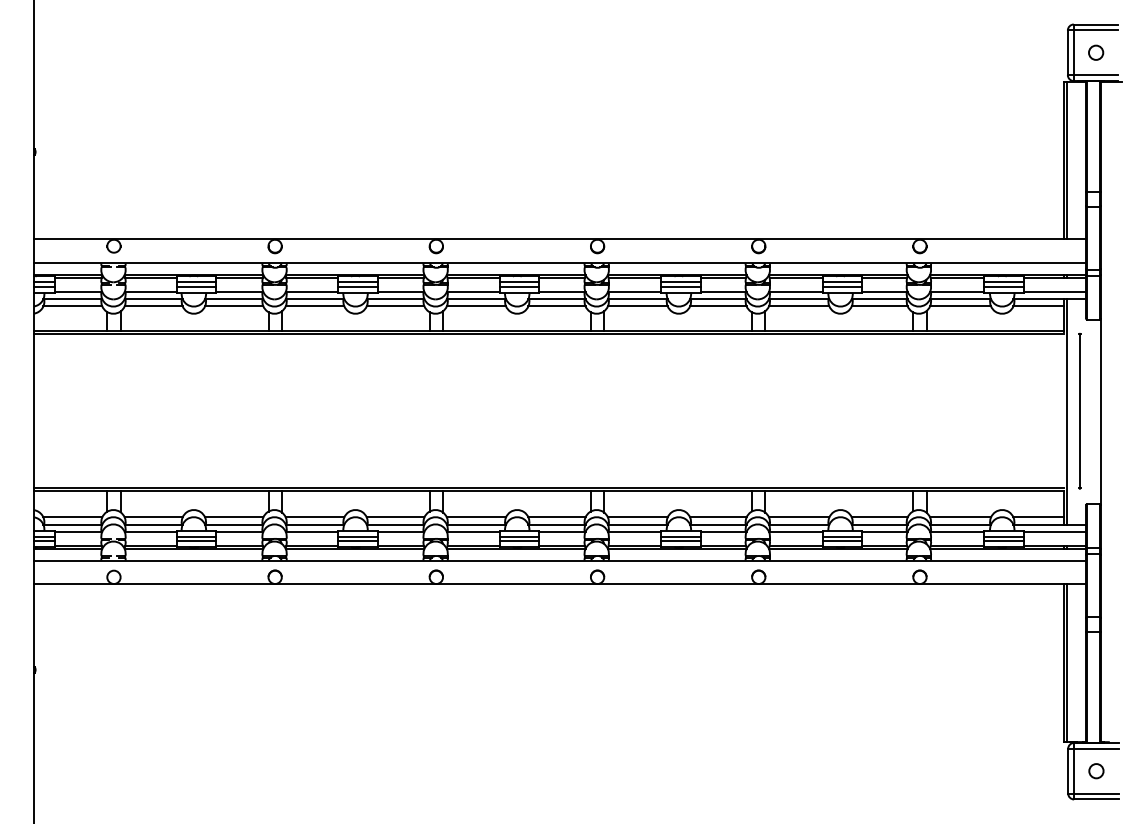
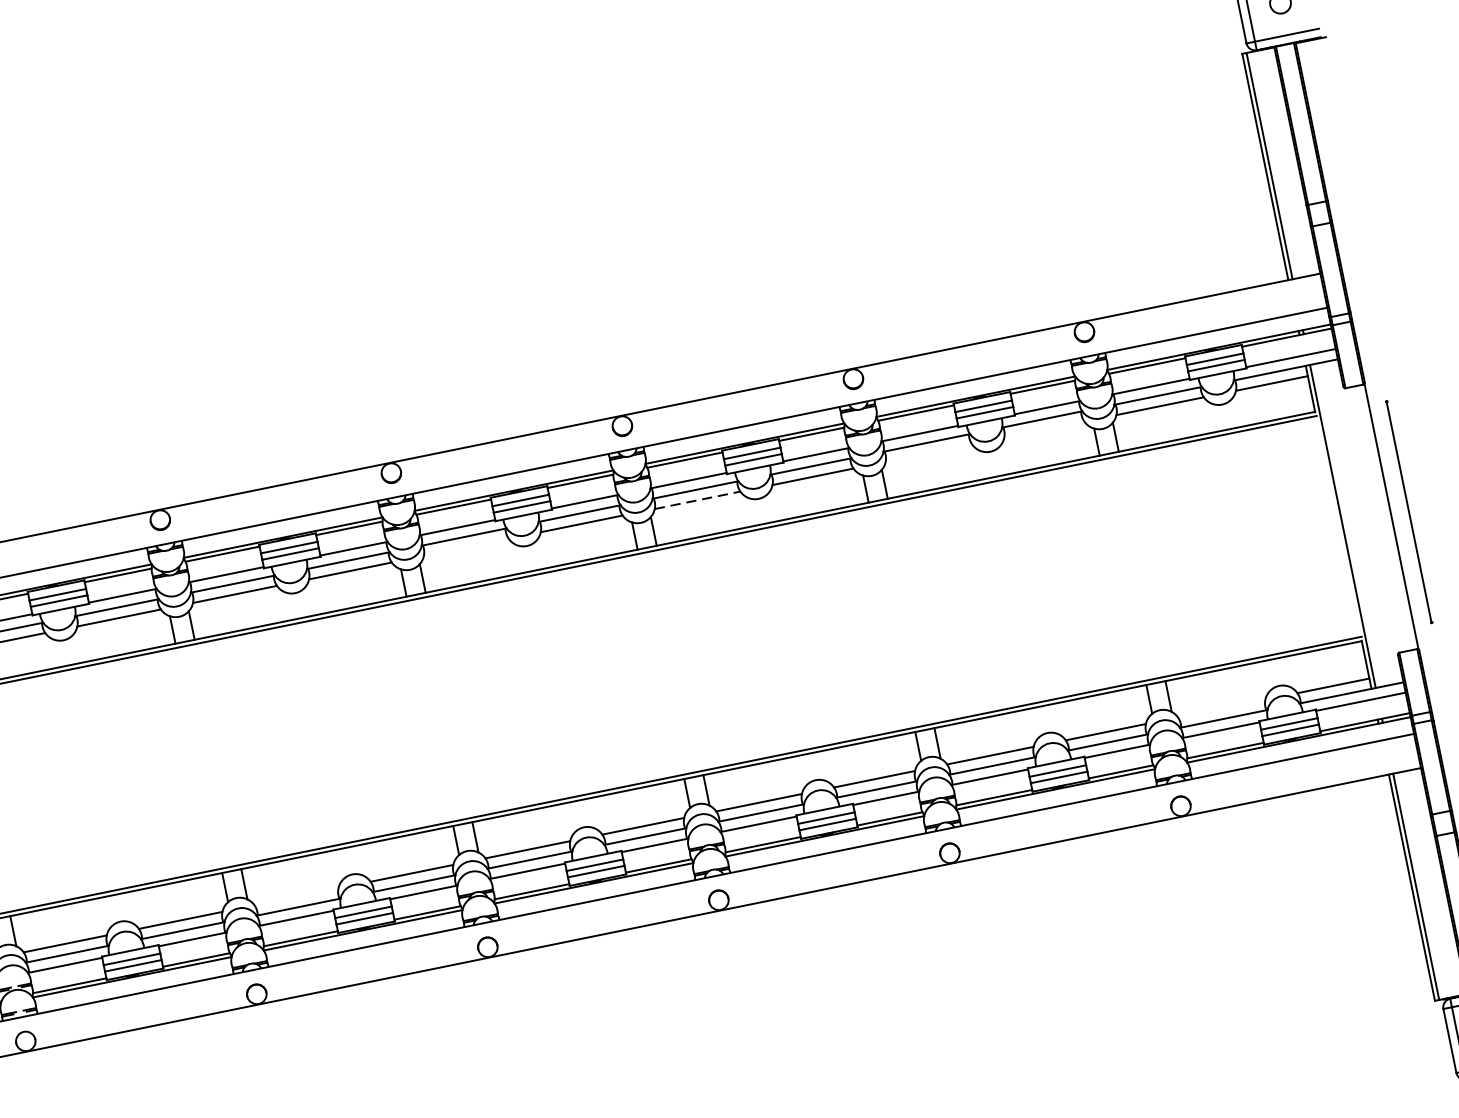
line: (476, 306) -> (466, 547), removed
line: (637, 306) -> (697, 500), solid -> dashed
line: (799, 306) -> (929, 453), removed
line: (879, 306) -> (1044, 429), removed
part: (1079, 411) -> (1408, 512), moved
line: (314, 517) -> (295, 897), removed
line: (960, 517) -> (1221, 708), removed

